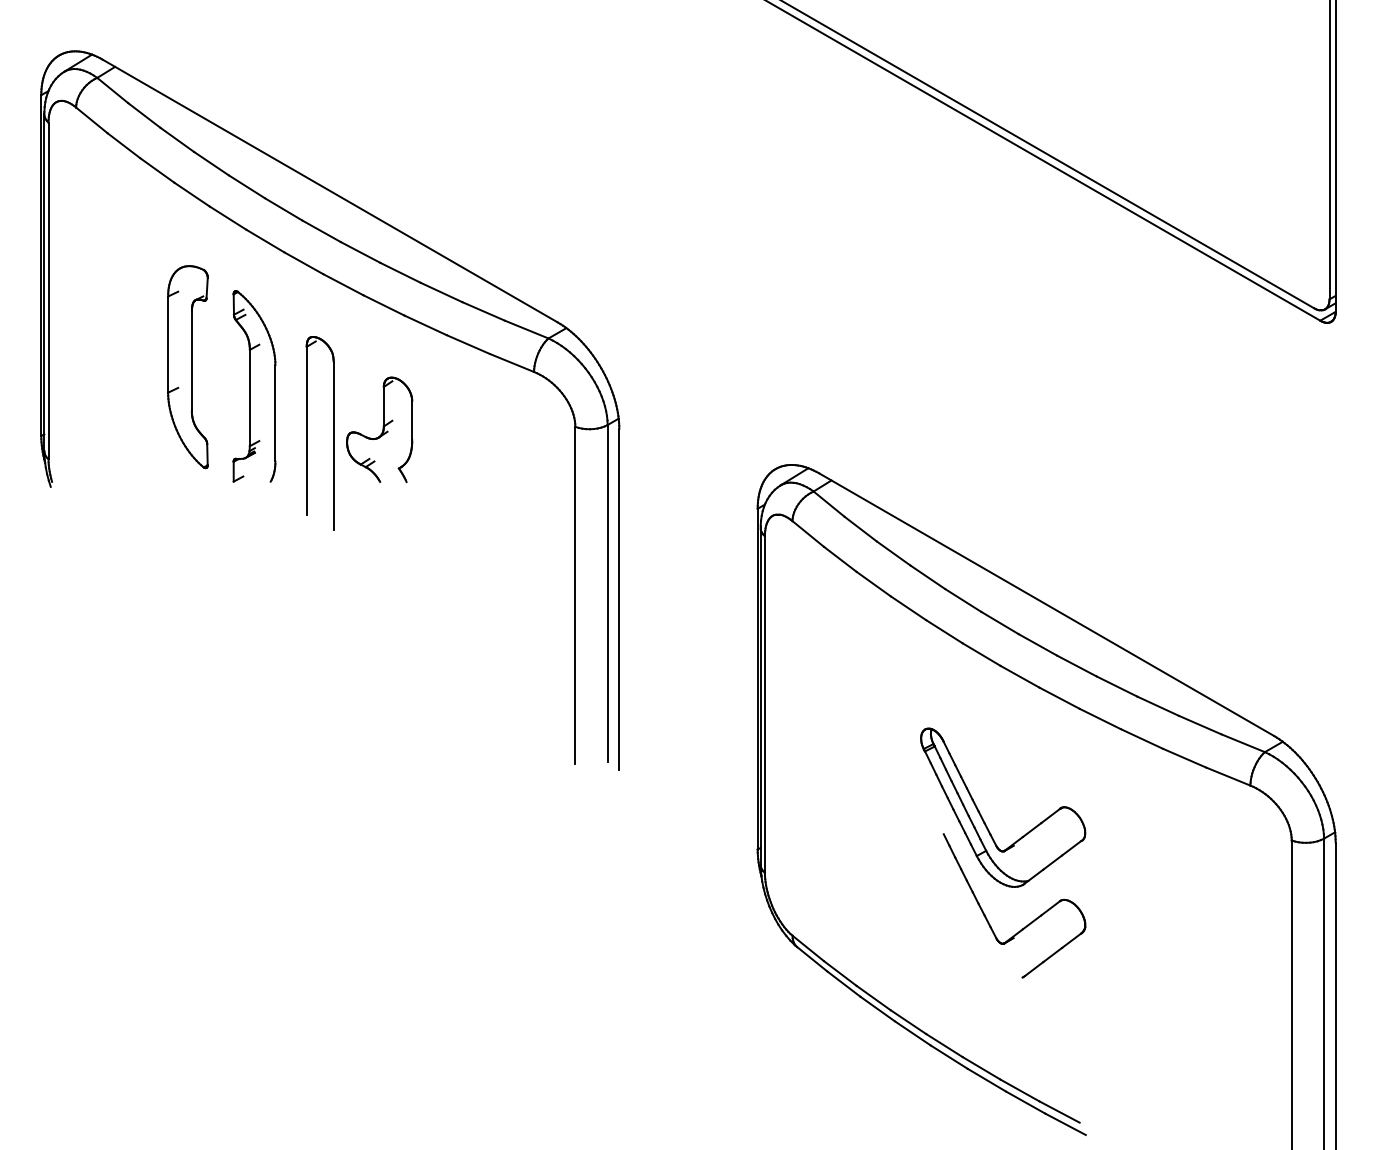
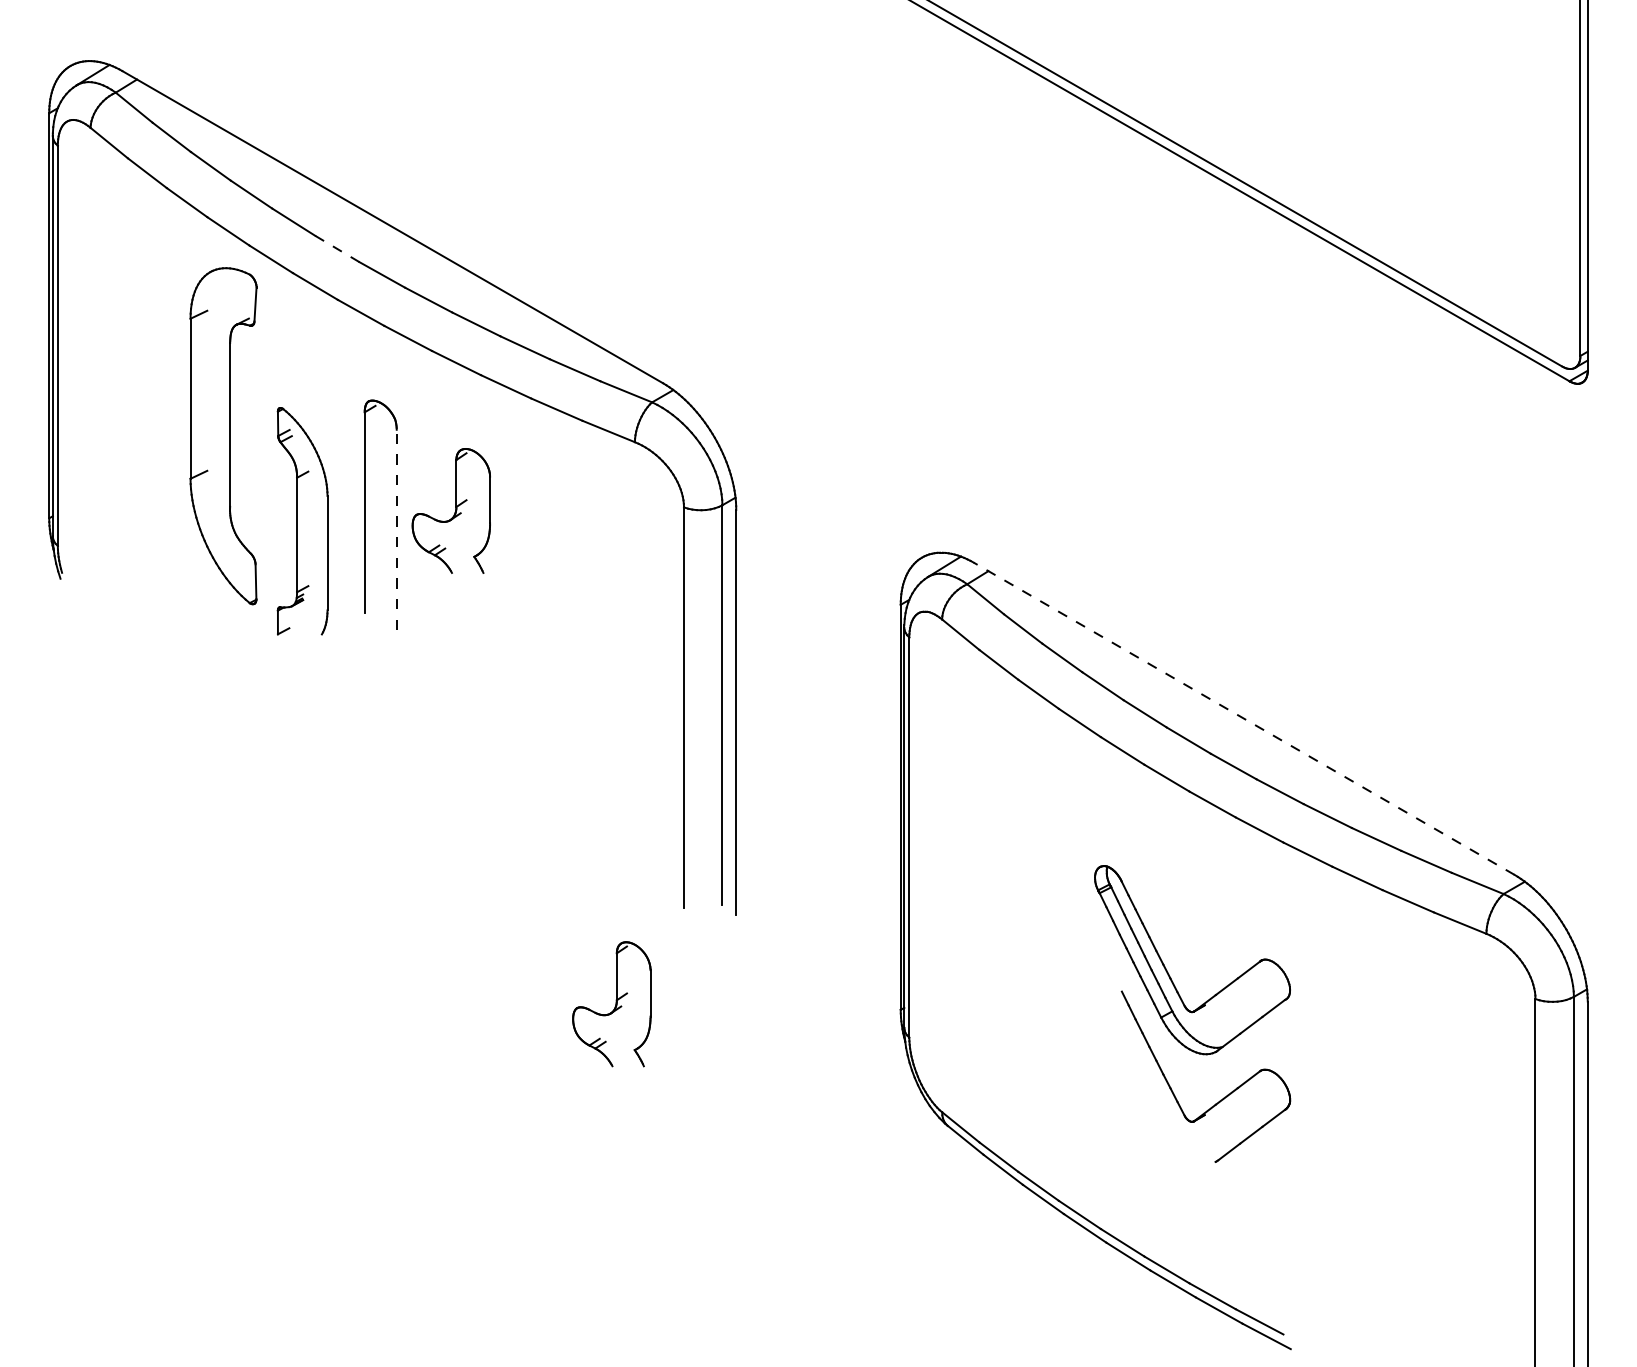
line: (283, 209) -> (337, 249), solid -> dashed
part: (187, 367) -> (223, 436), size x1.4
part: (254, 386) -> (302, 521), moved
line: (333, 445) -> (396, 529), solid -> dashed
line: (1046, 604) -> (1244, 718), solid -> dashed
part: (514, 844) -> (611, 1003), added

